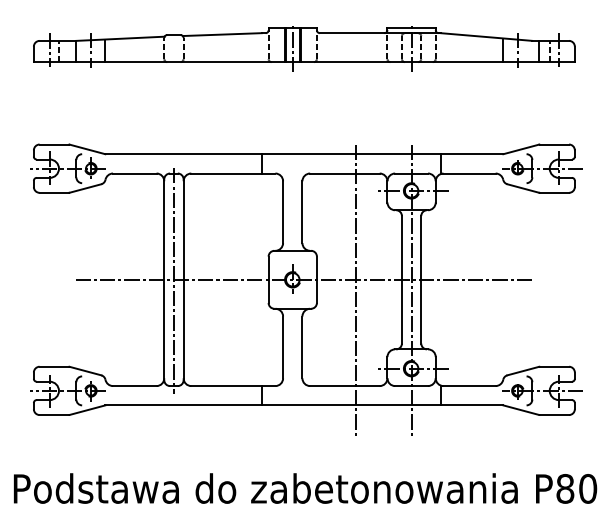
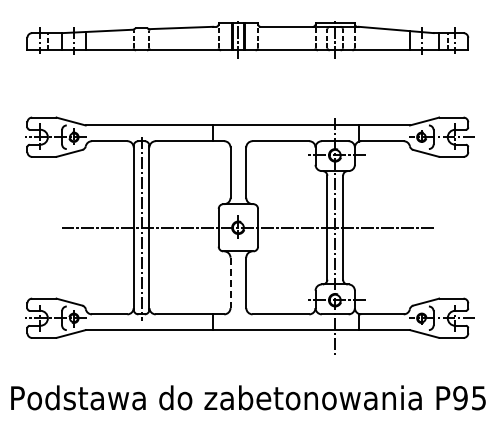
line: (355, 289) -> (289, 235), removed
line: (283, 348) -> (230, 283), solid -> dashed
text: (576, 489) -> (469, 398), P80 -> P95

